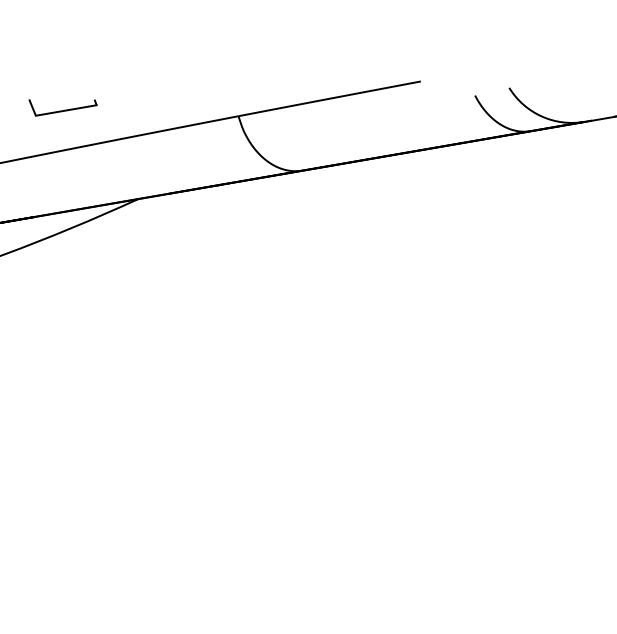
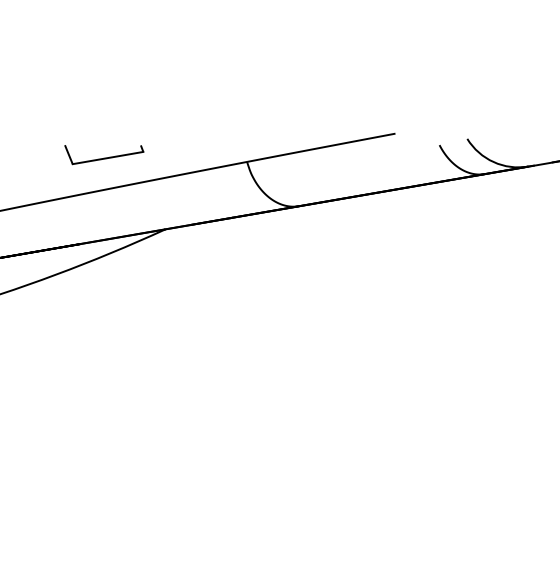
part: (63, 108) -> (104, 155), size x1.43

